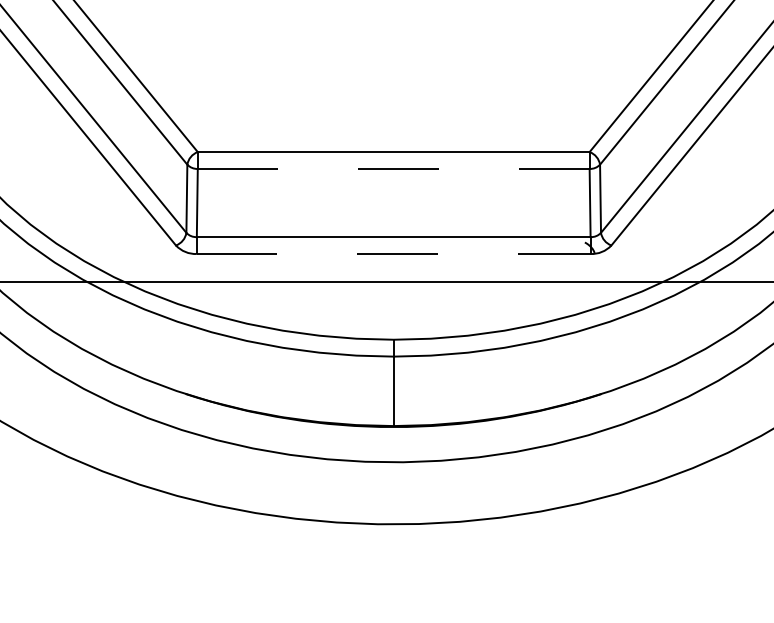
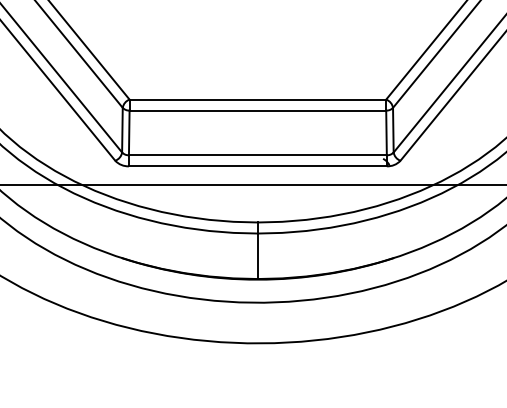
line: (394, 168) -> (258, 110), dashed -> solid
line: (393, 254) -> (257, 166), dashed -> solid

